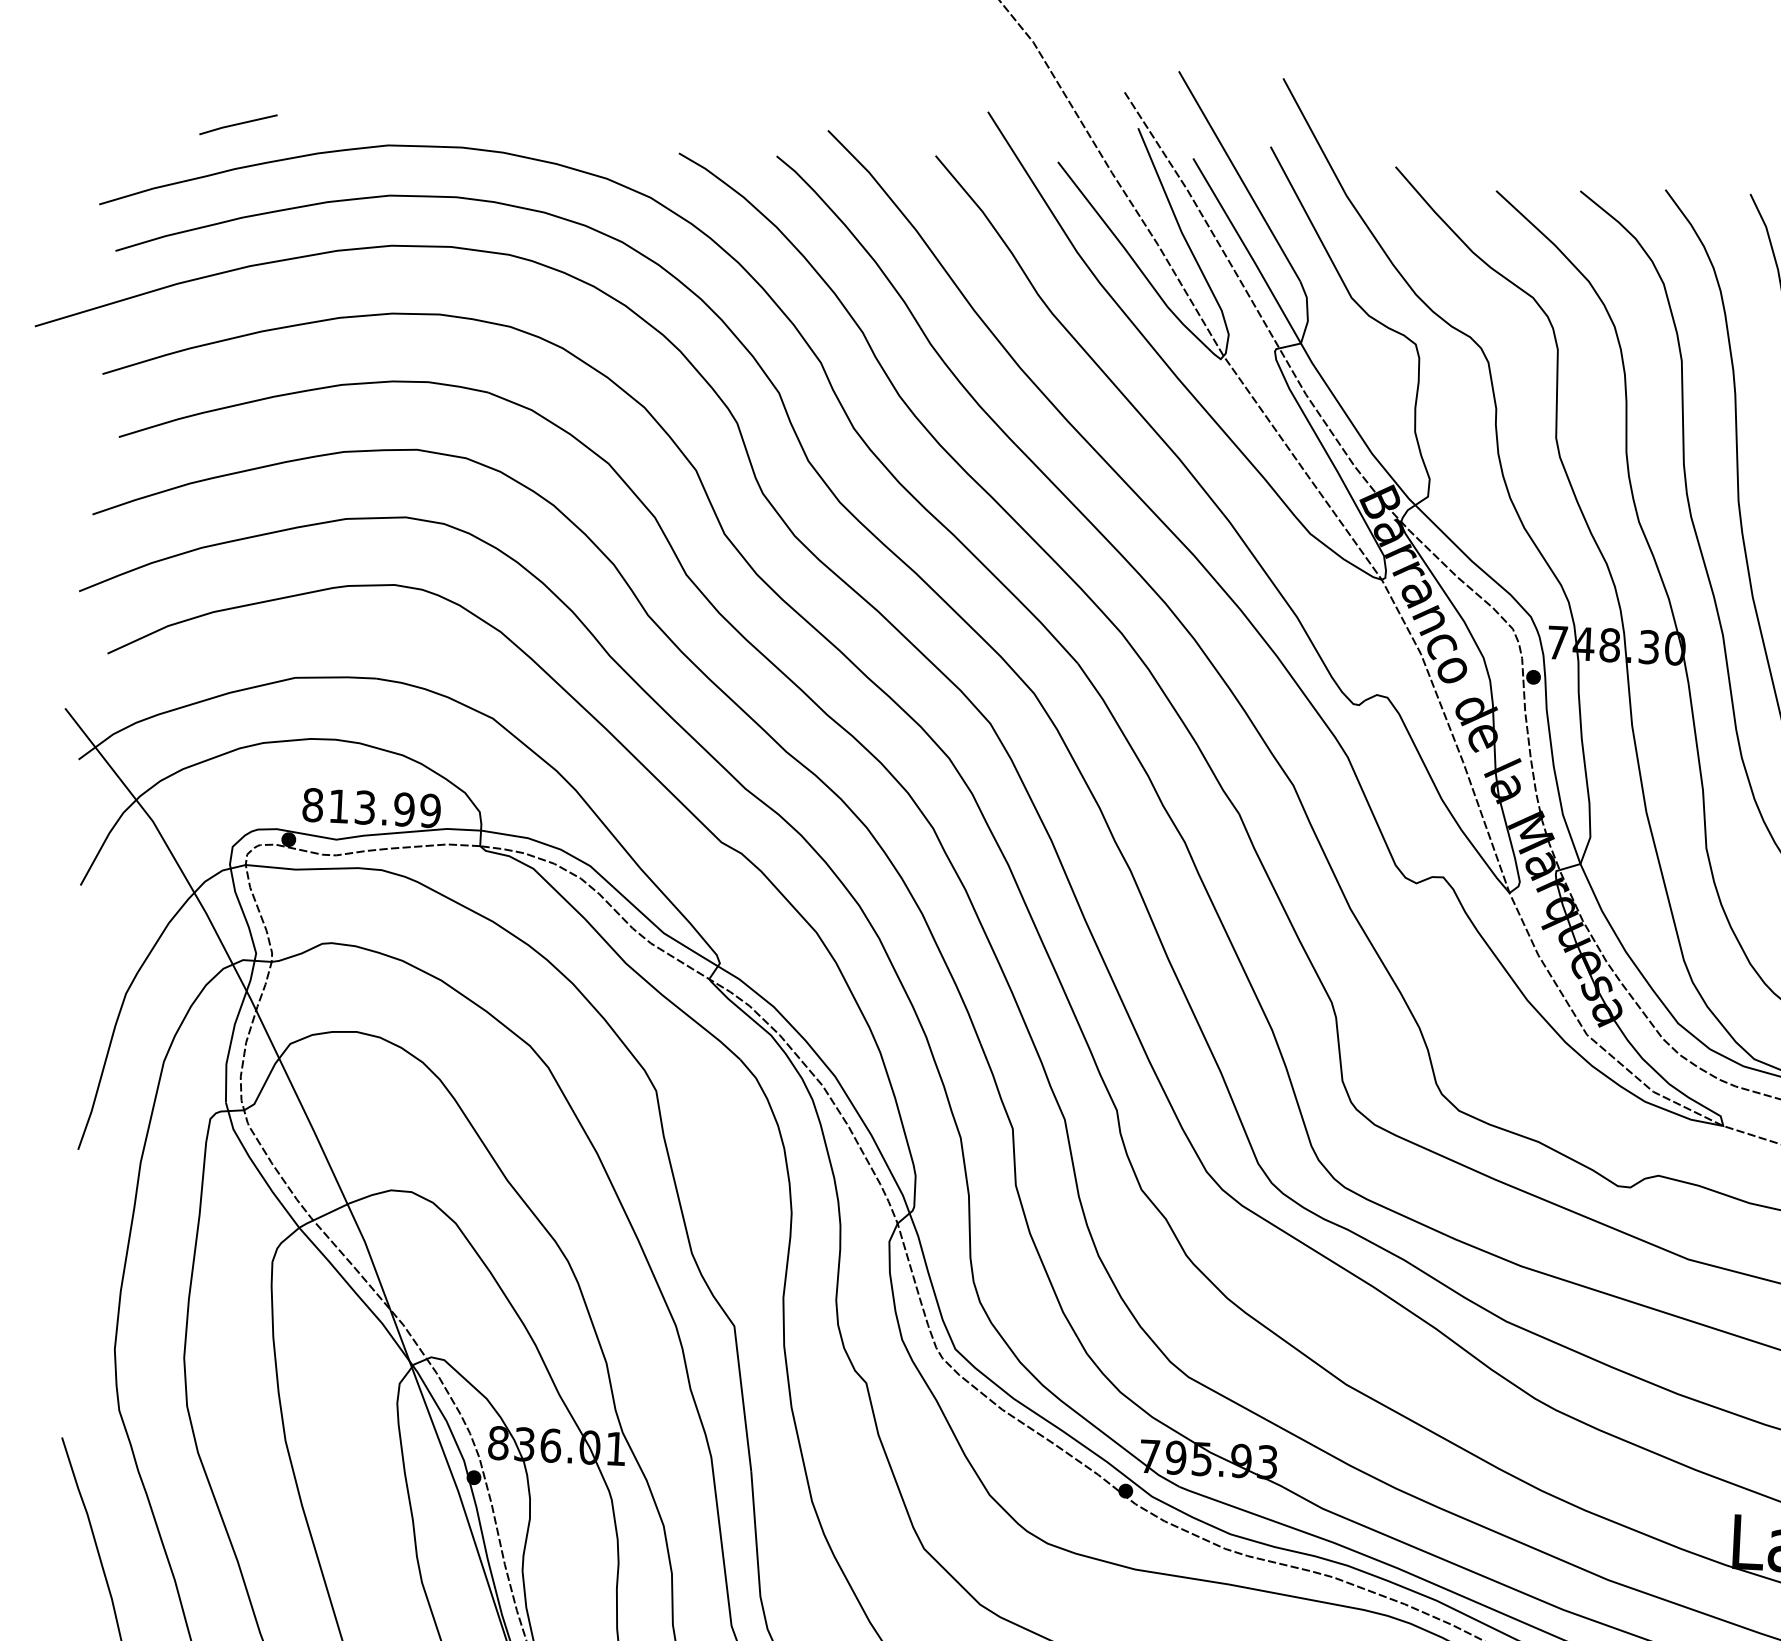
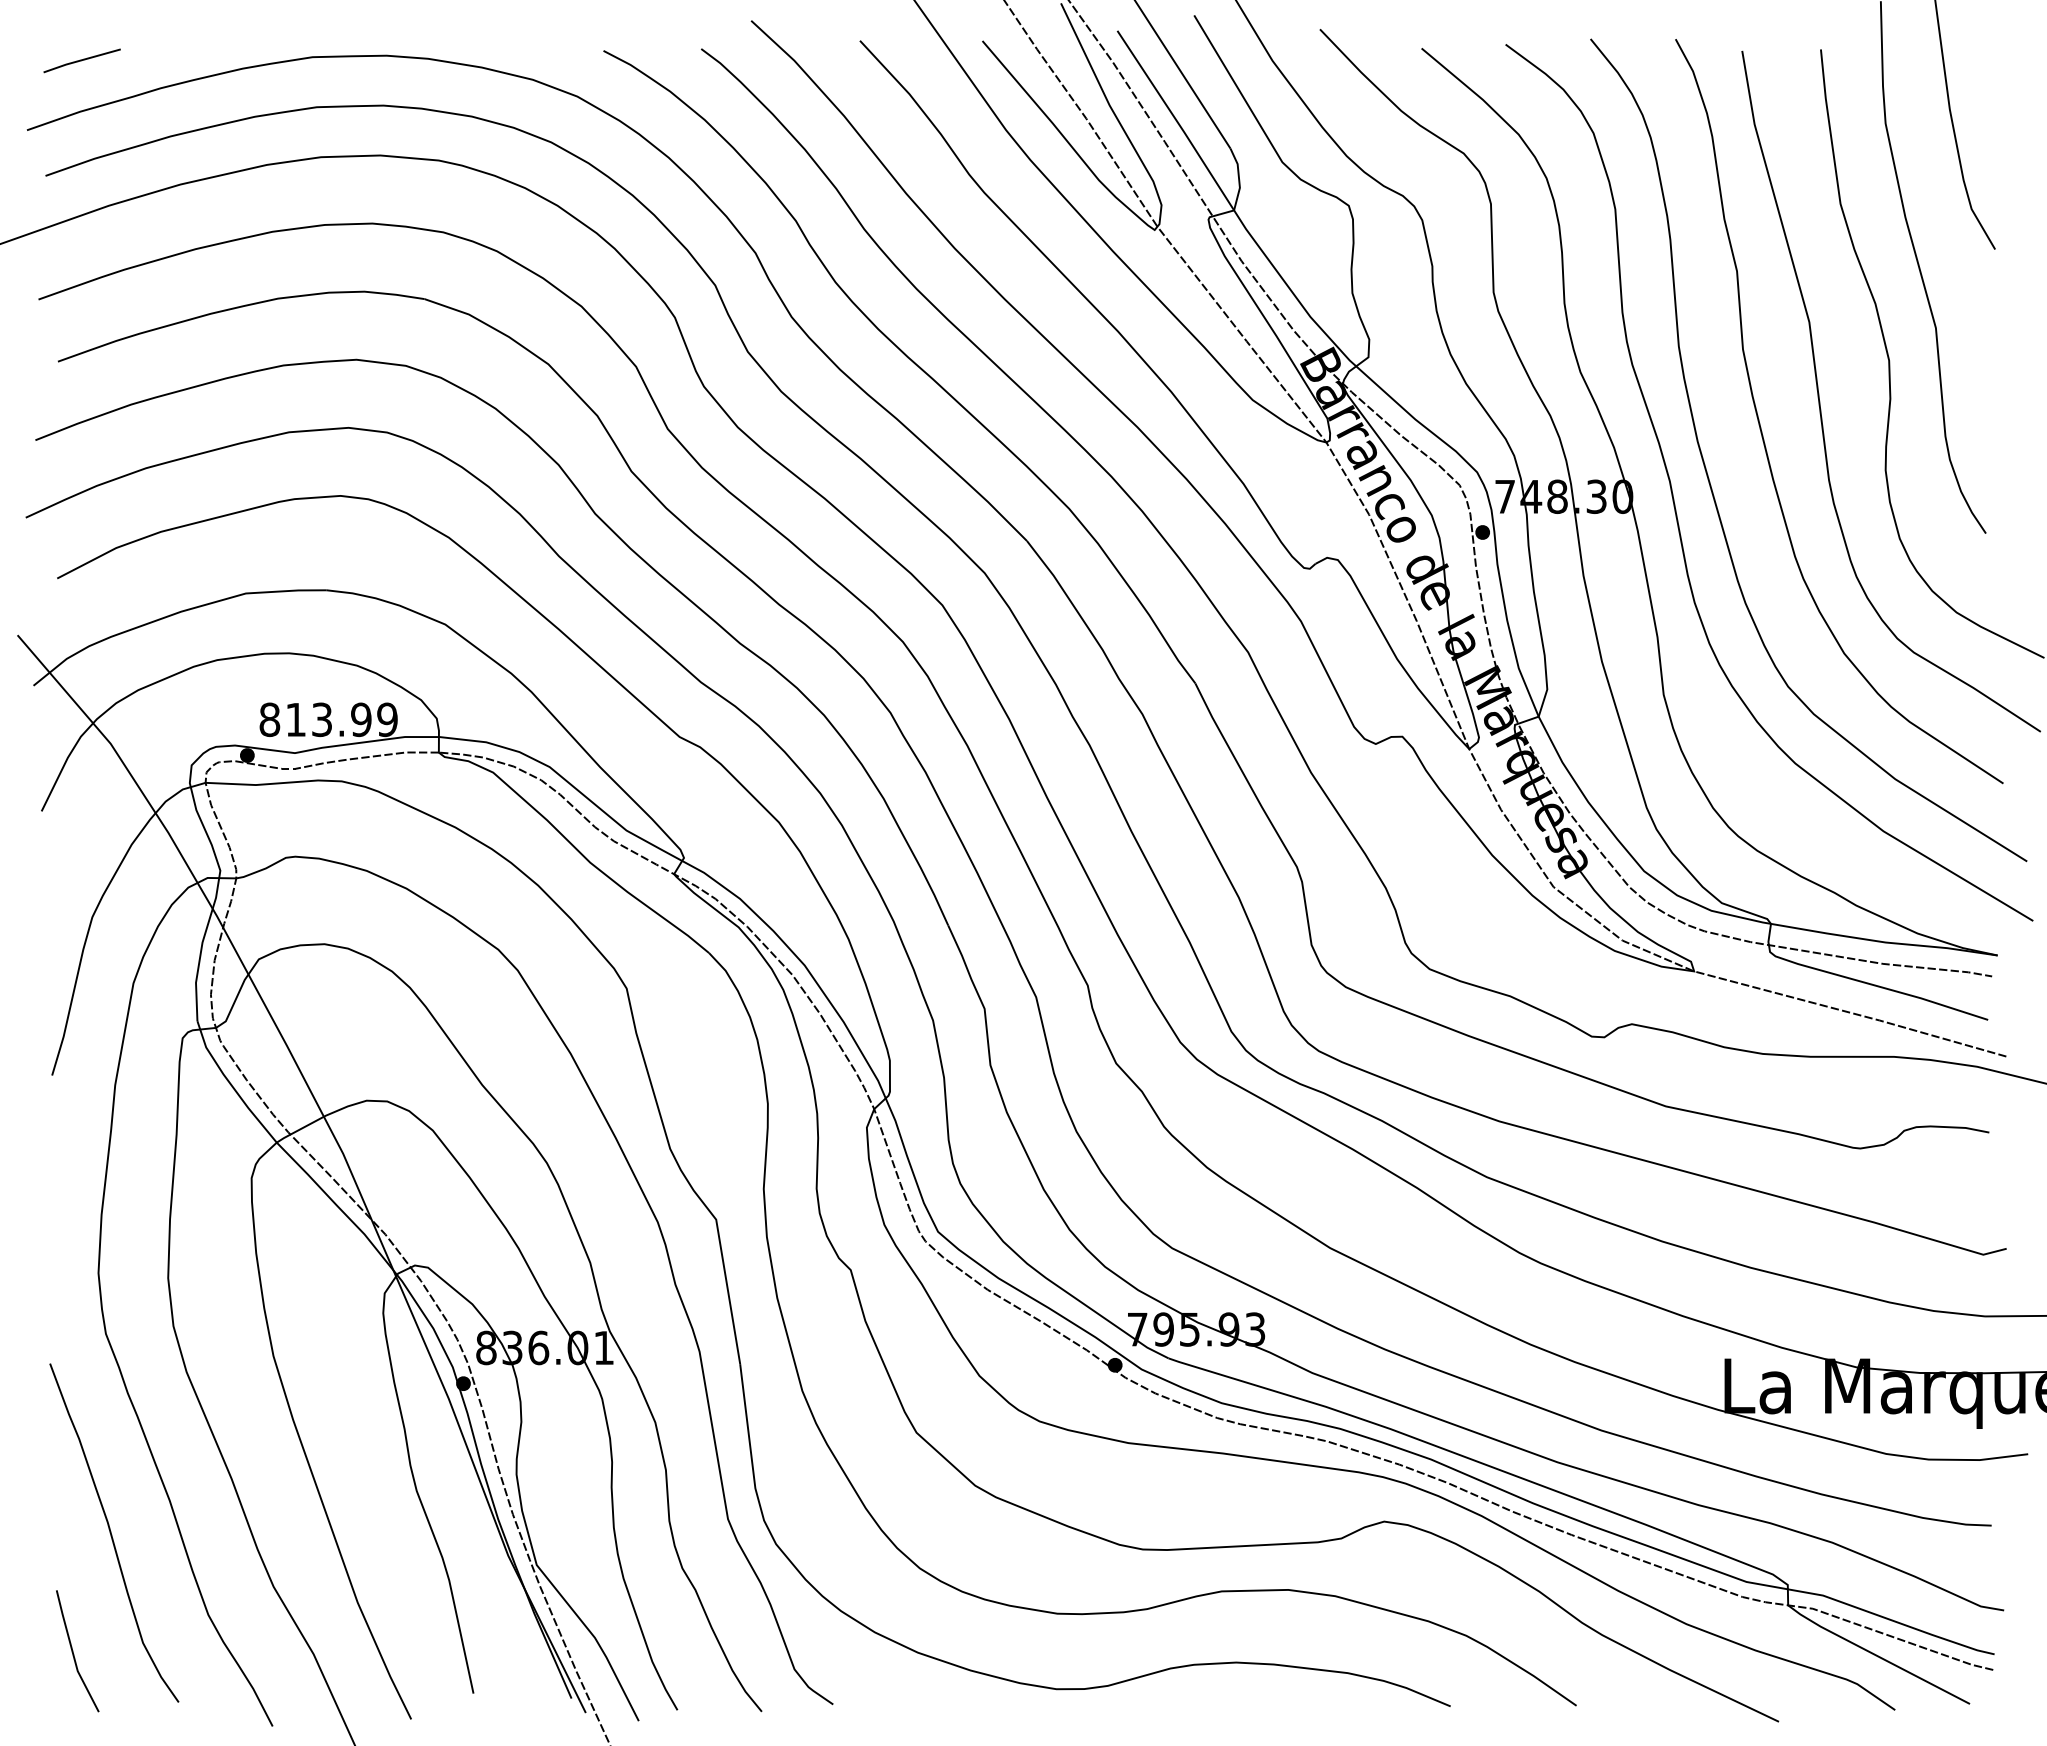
line: (237, 124) -> (81, 60), moved

